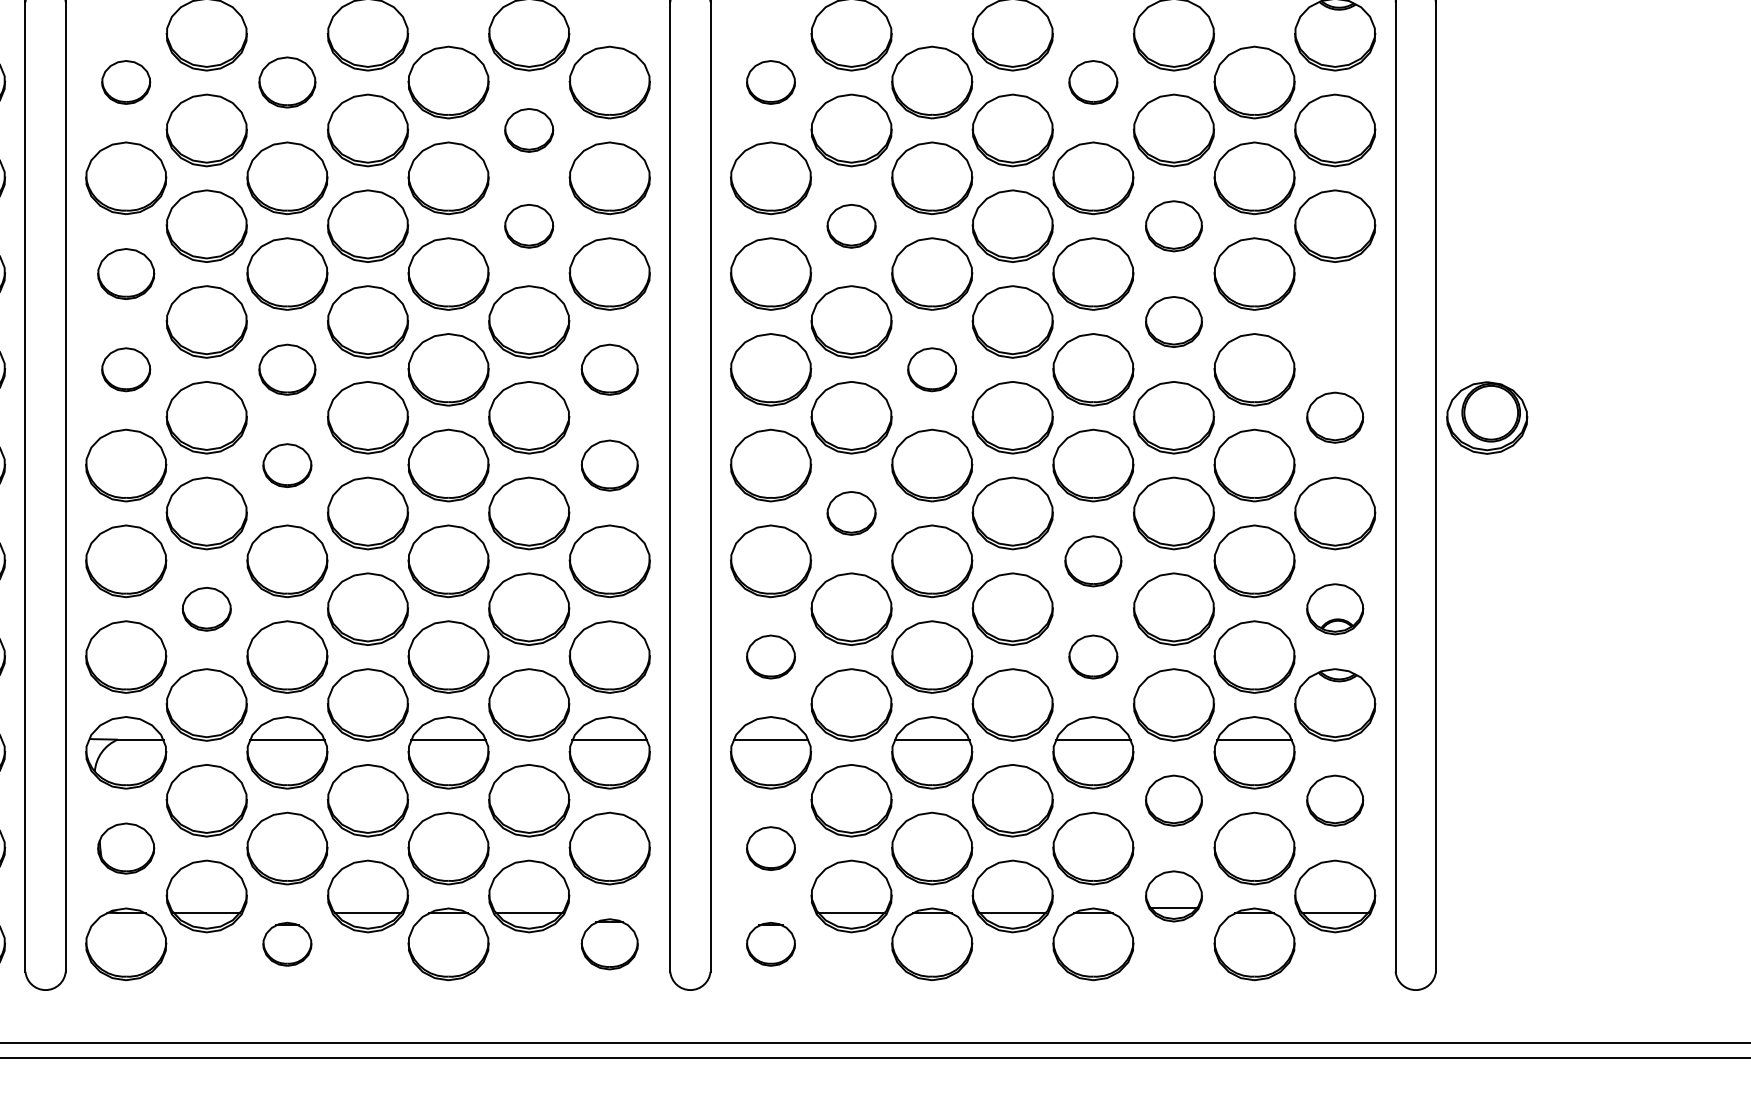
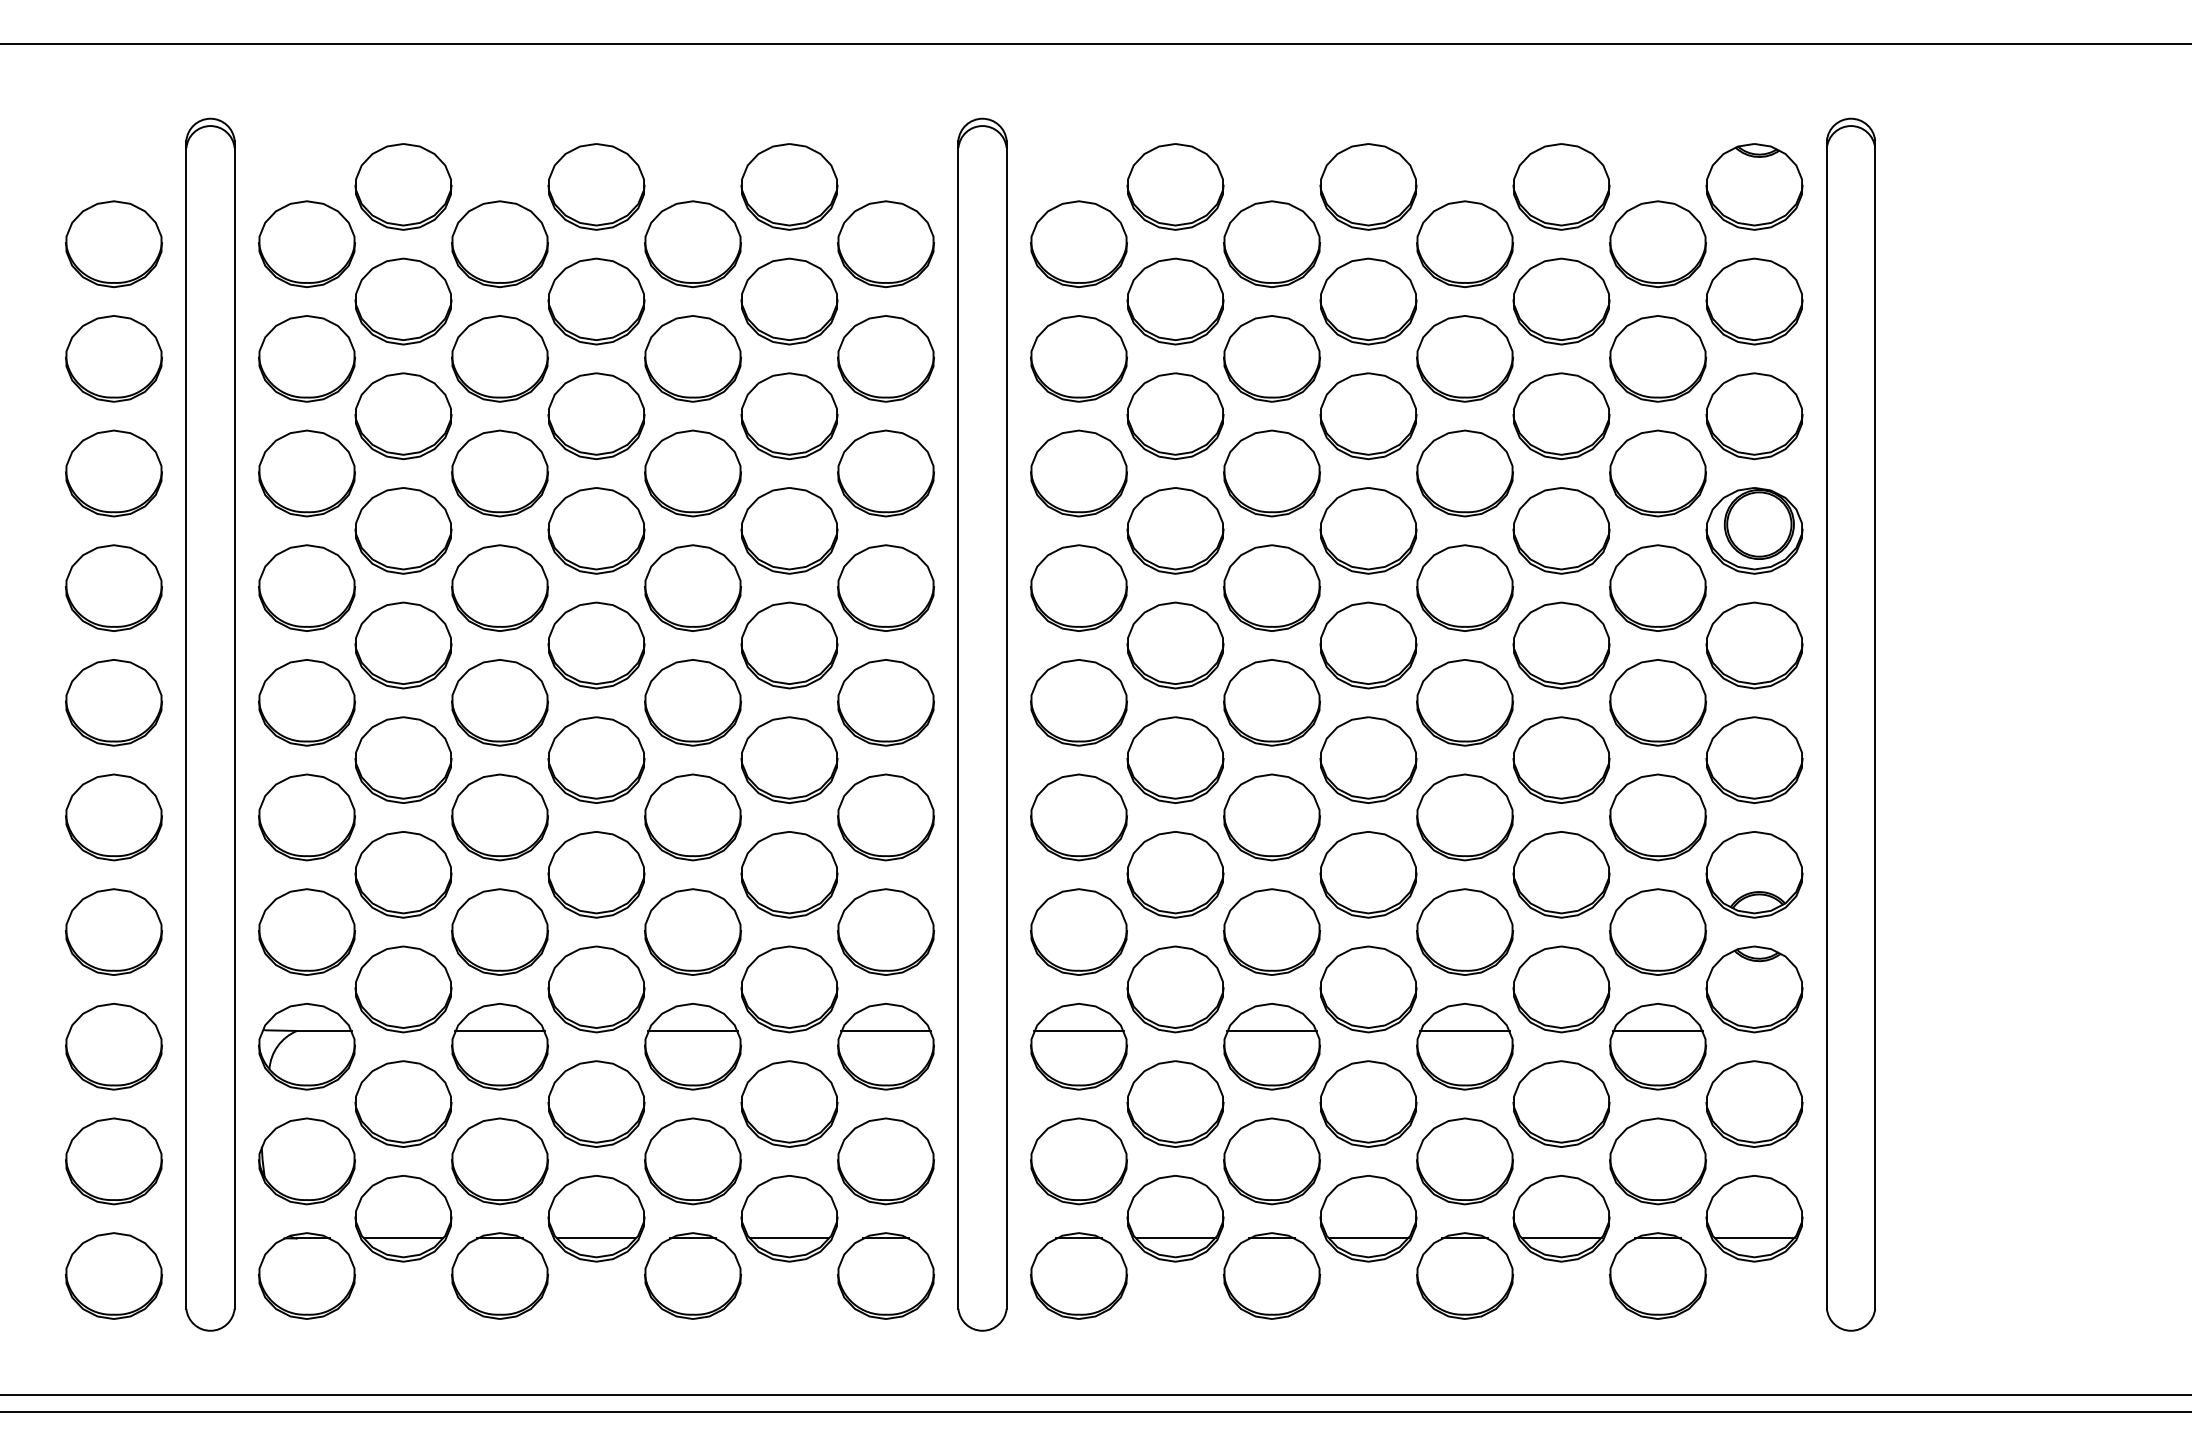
part: (125, 81) -> (306, 243), size x1.67
part: (286, 81) -> (499, 243), size x1.43
part: (770, 81) -> (1078, 243), size x1.67
part: (1092, 81) -> (1464, 243), size x1.67
part: (529, 130) -> (789, 301), size x1.67
part: (529, 226) -> (789, 416), size x1.67
part: (851, 226) -> (1175, 416), size x1.67
part: (1173, 226) -> (1561, 416), size x1.43
part: (125, 274) -> (306, 473), size x1.43
part: (1173, 321) -> (1561, 530), size x1.43
part: (125, 369) -> (306, 587), size x1.67
part: (286, 369) -> (499, 587), size x1.43
part: (609, 369) -> (885, 587), size x1.43
part: (931, 369) -> (1271, 587), size x1.67
part: (1335, 417) -> (1754, 645), size x1.43
part: (1487, 417) -> (1754, 530), moved
part: (286, 465) -> (499, 702), size x1.67
part: (609, 465) -> (885, 702), size x1.43
part: (851, 512) -> (1175, 759), size x1.67
part: (1092, 561) -> (1464, 817), size x1.43
part: (206, 608) -> (403, 874), size x1.67
part: (1335, 608) -> (1754, 874), size x1.43
part: (770, 656) -> (1078, 931), size x1.67
part: (1092, 656) -> (1464, 931), size x1.67
part: (1173, 800) -> (1561, 1103), size x1.43
part: (1335, 800) -> (1754, 1103), size x1.43
part: (125, 848) -> (306, 1161), size x1.43
part: (770, 848) -> (1078, 1161), size x1.67
part: (1173, 896) -> (1561, 1218), size x1.43
part: (286, 943) -> (499, 1275), size x1.67
part: (609, 943) -> (885, 1275), size x1.43
part: (770, 943) -> (1078, 1275), size x1.67

